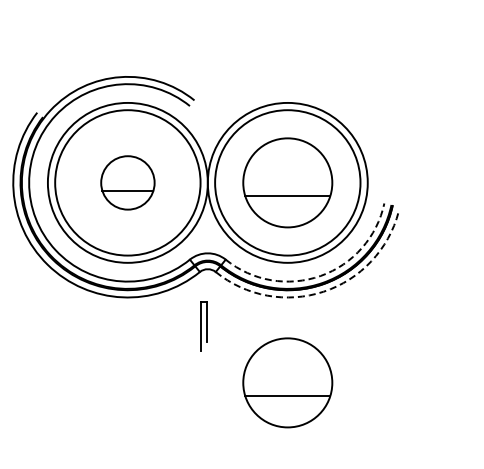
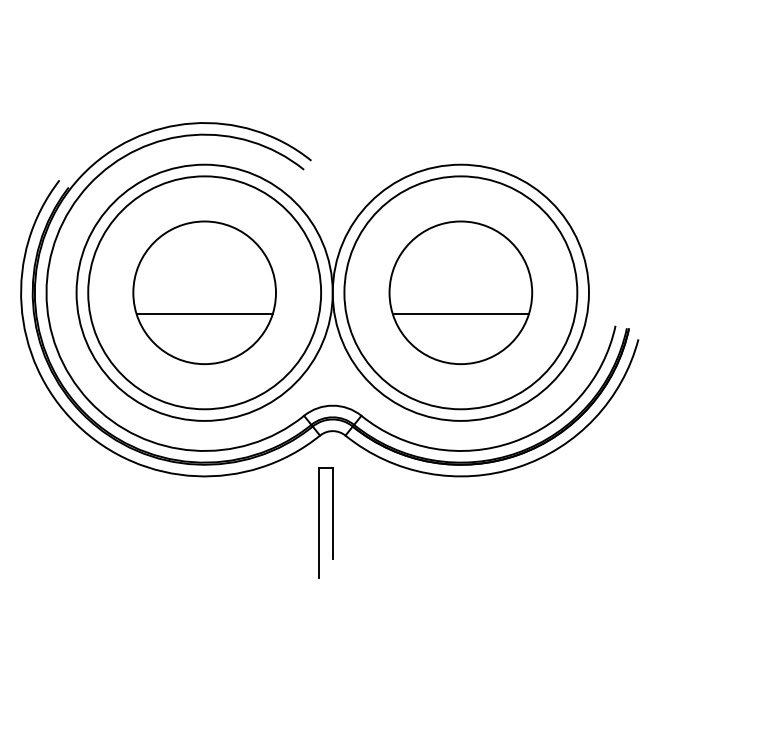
part: (127, 182) -> (204, 292), size x1.67
arc: (320, 275) -> (513, 441), dashed -> solid
arc: (323, 291) -> (518, 466), dashed -> solid
part: (203, 326) -> (325, 522), size x1.43
part: (287, 382) -> (460, 612), removed

